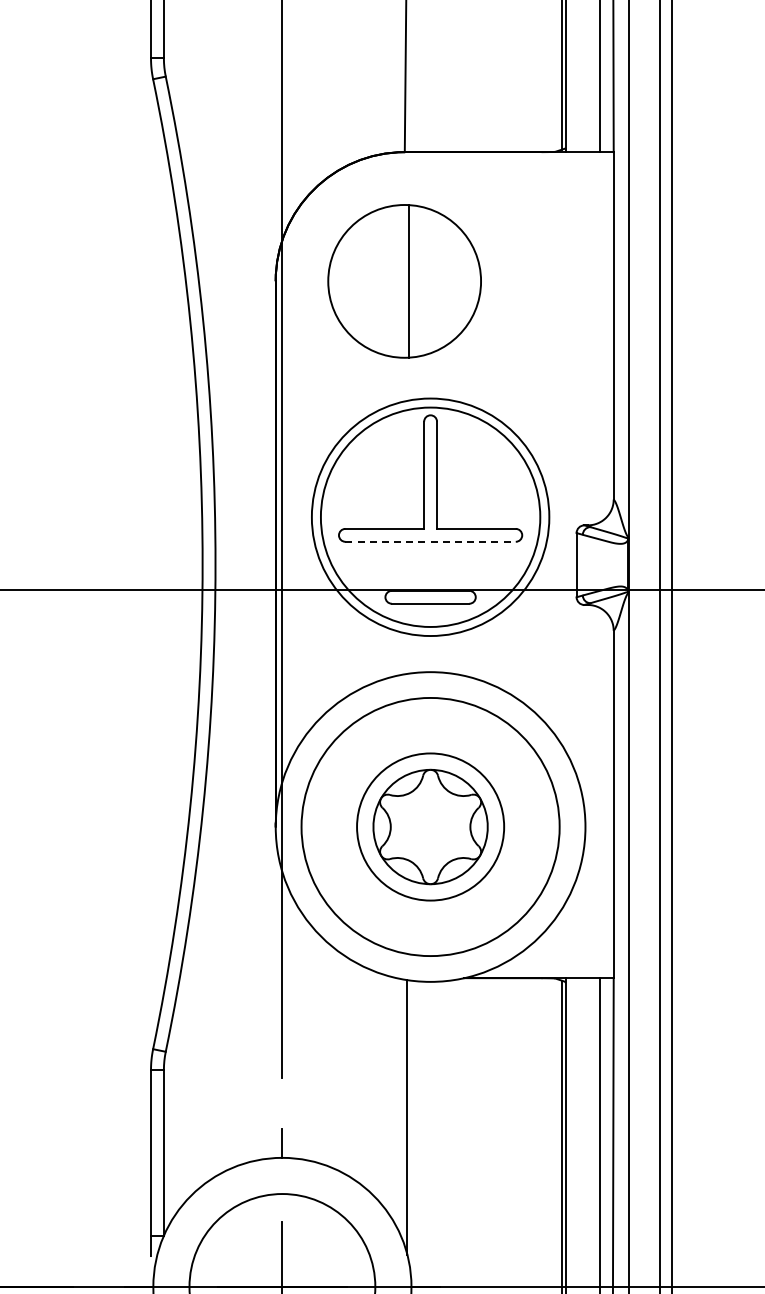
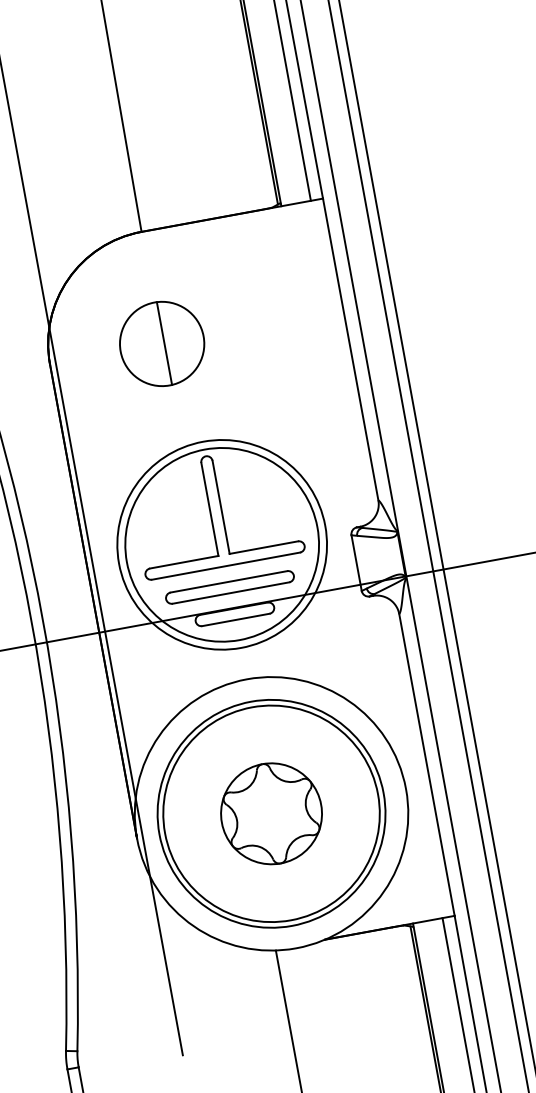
part: (404, 280) -> (161, 343), size x0.62
line: (431, 541) -> (226, 565), dashed -> solid
part: (430, 566) -> (229, 587), added
circle: (430, 826) -> (271, 813), size x1.67

